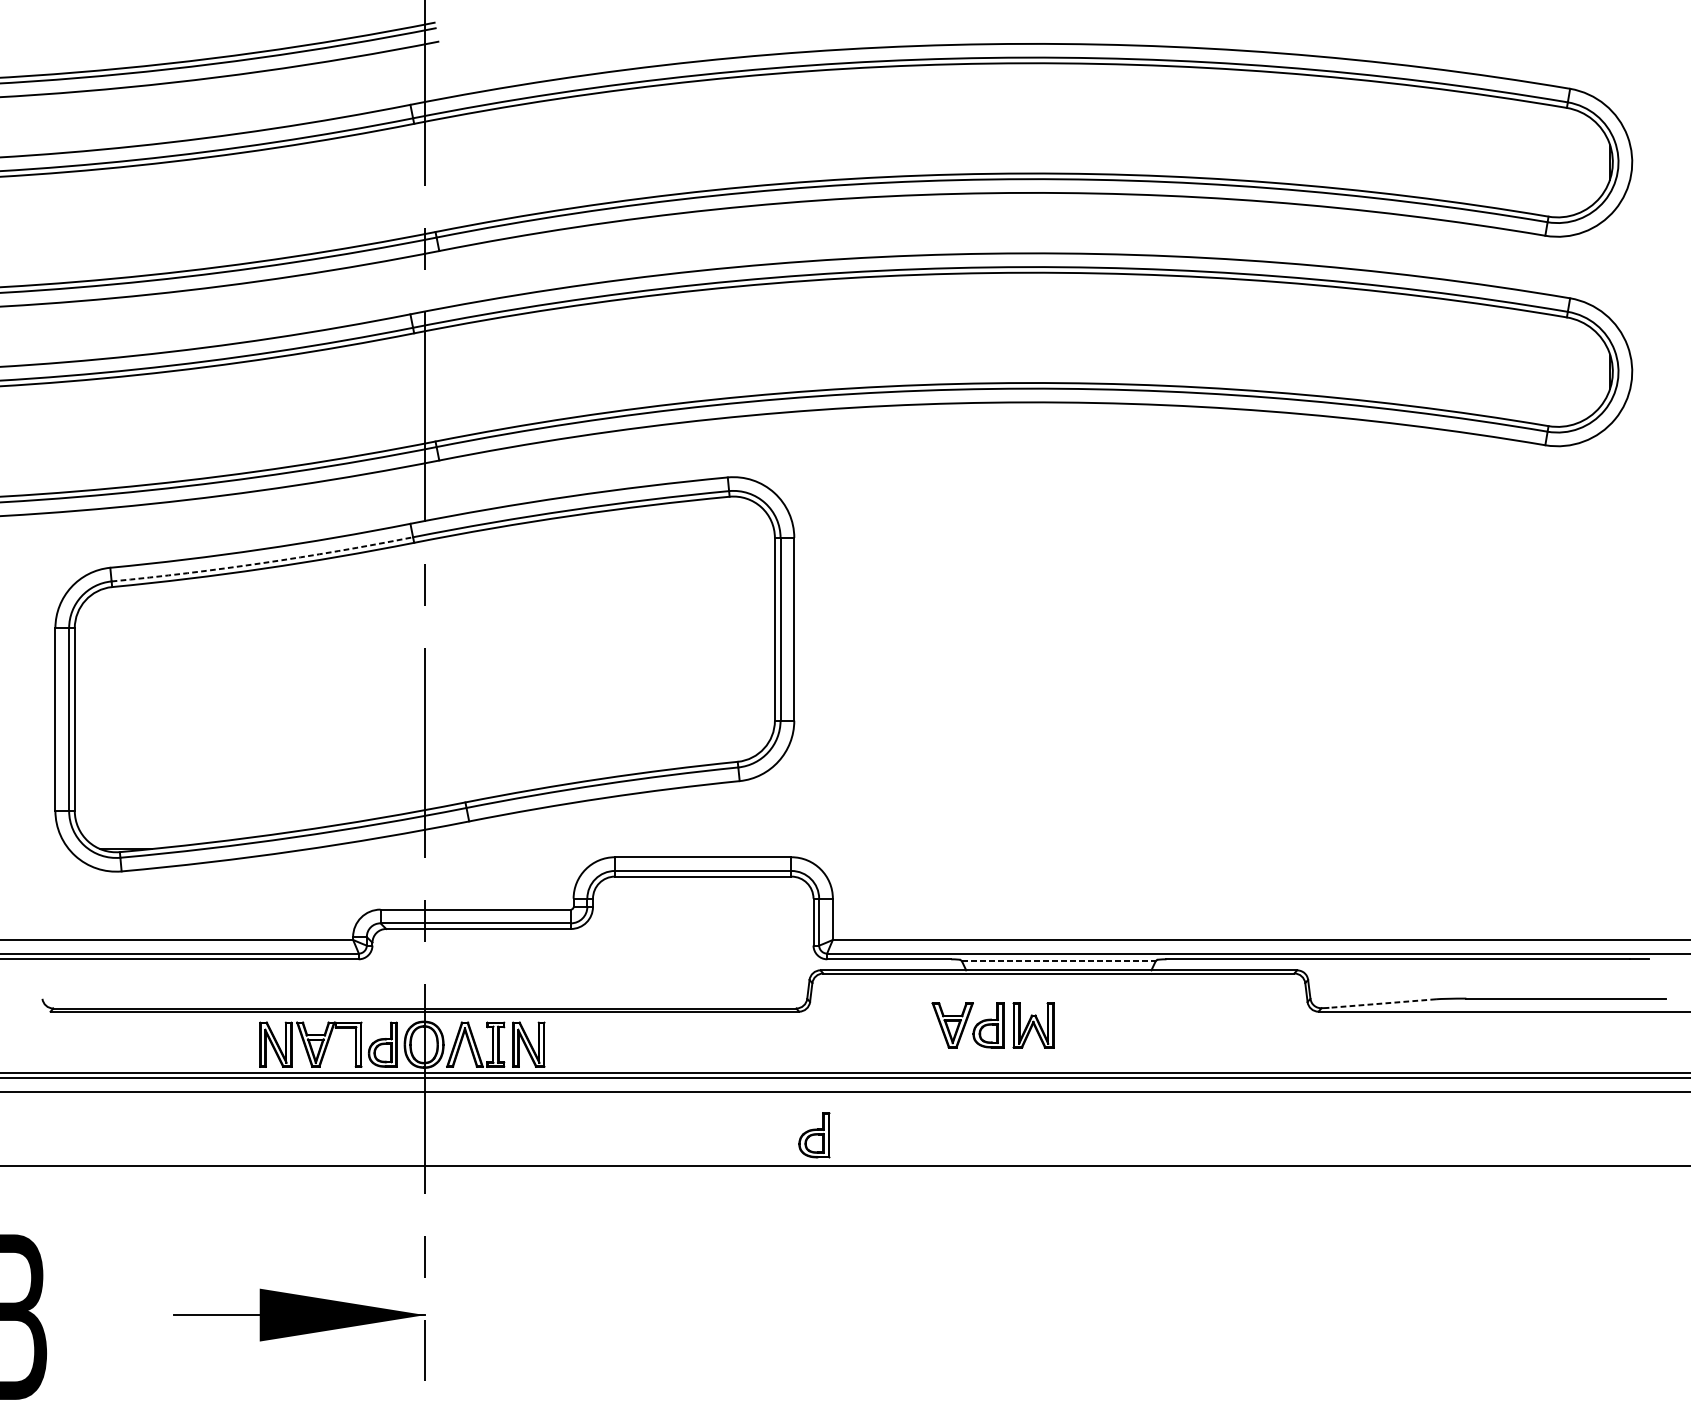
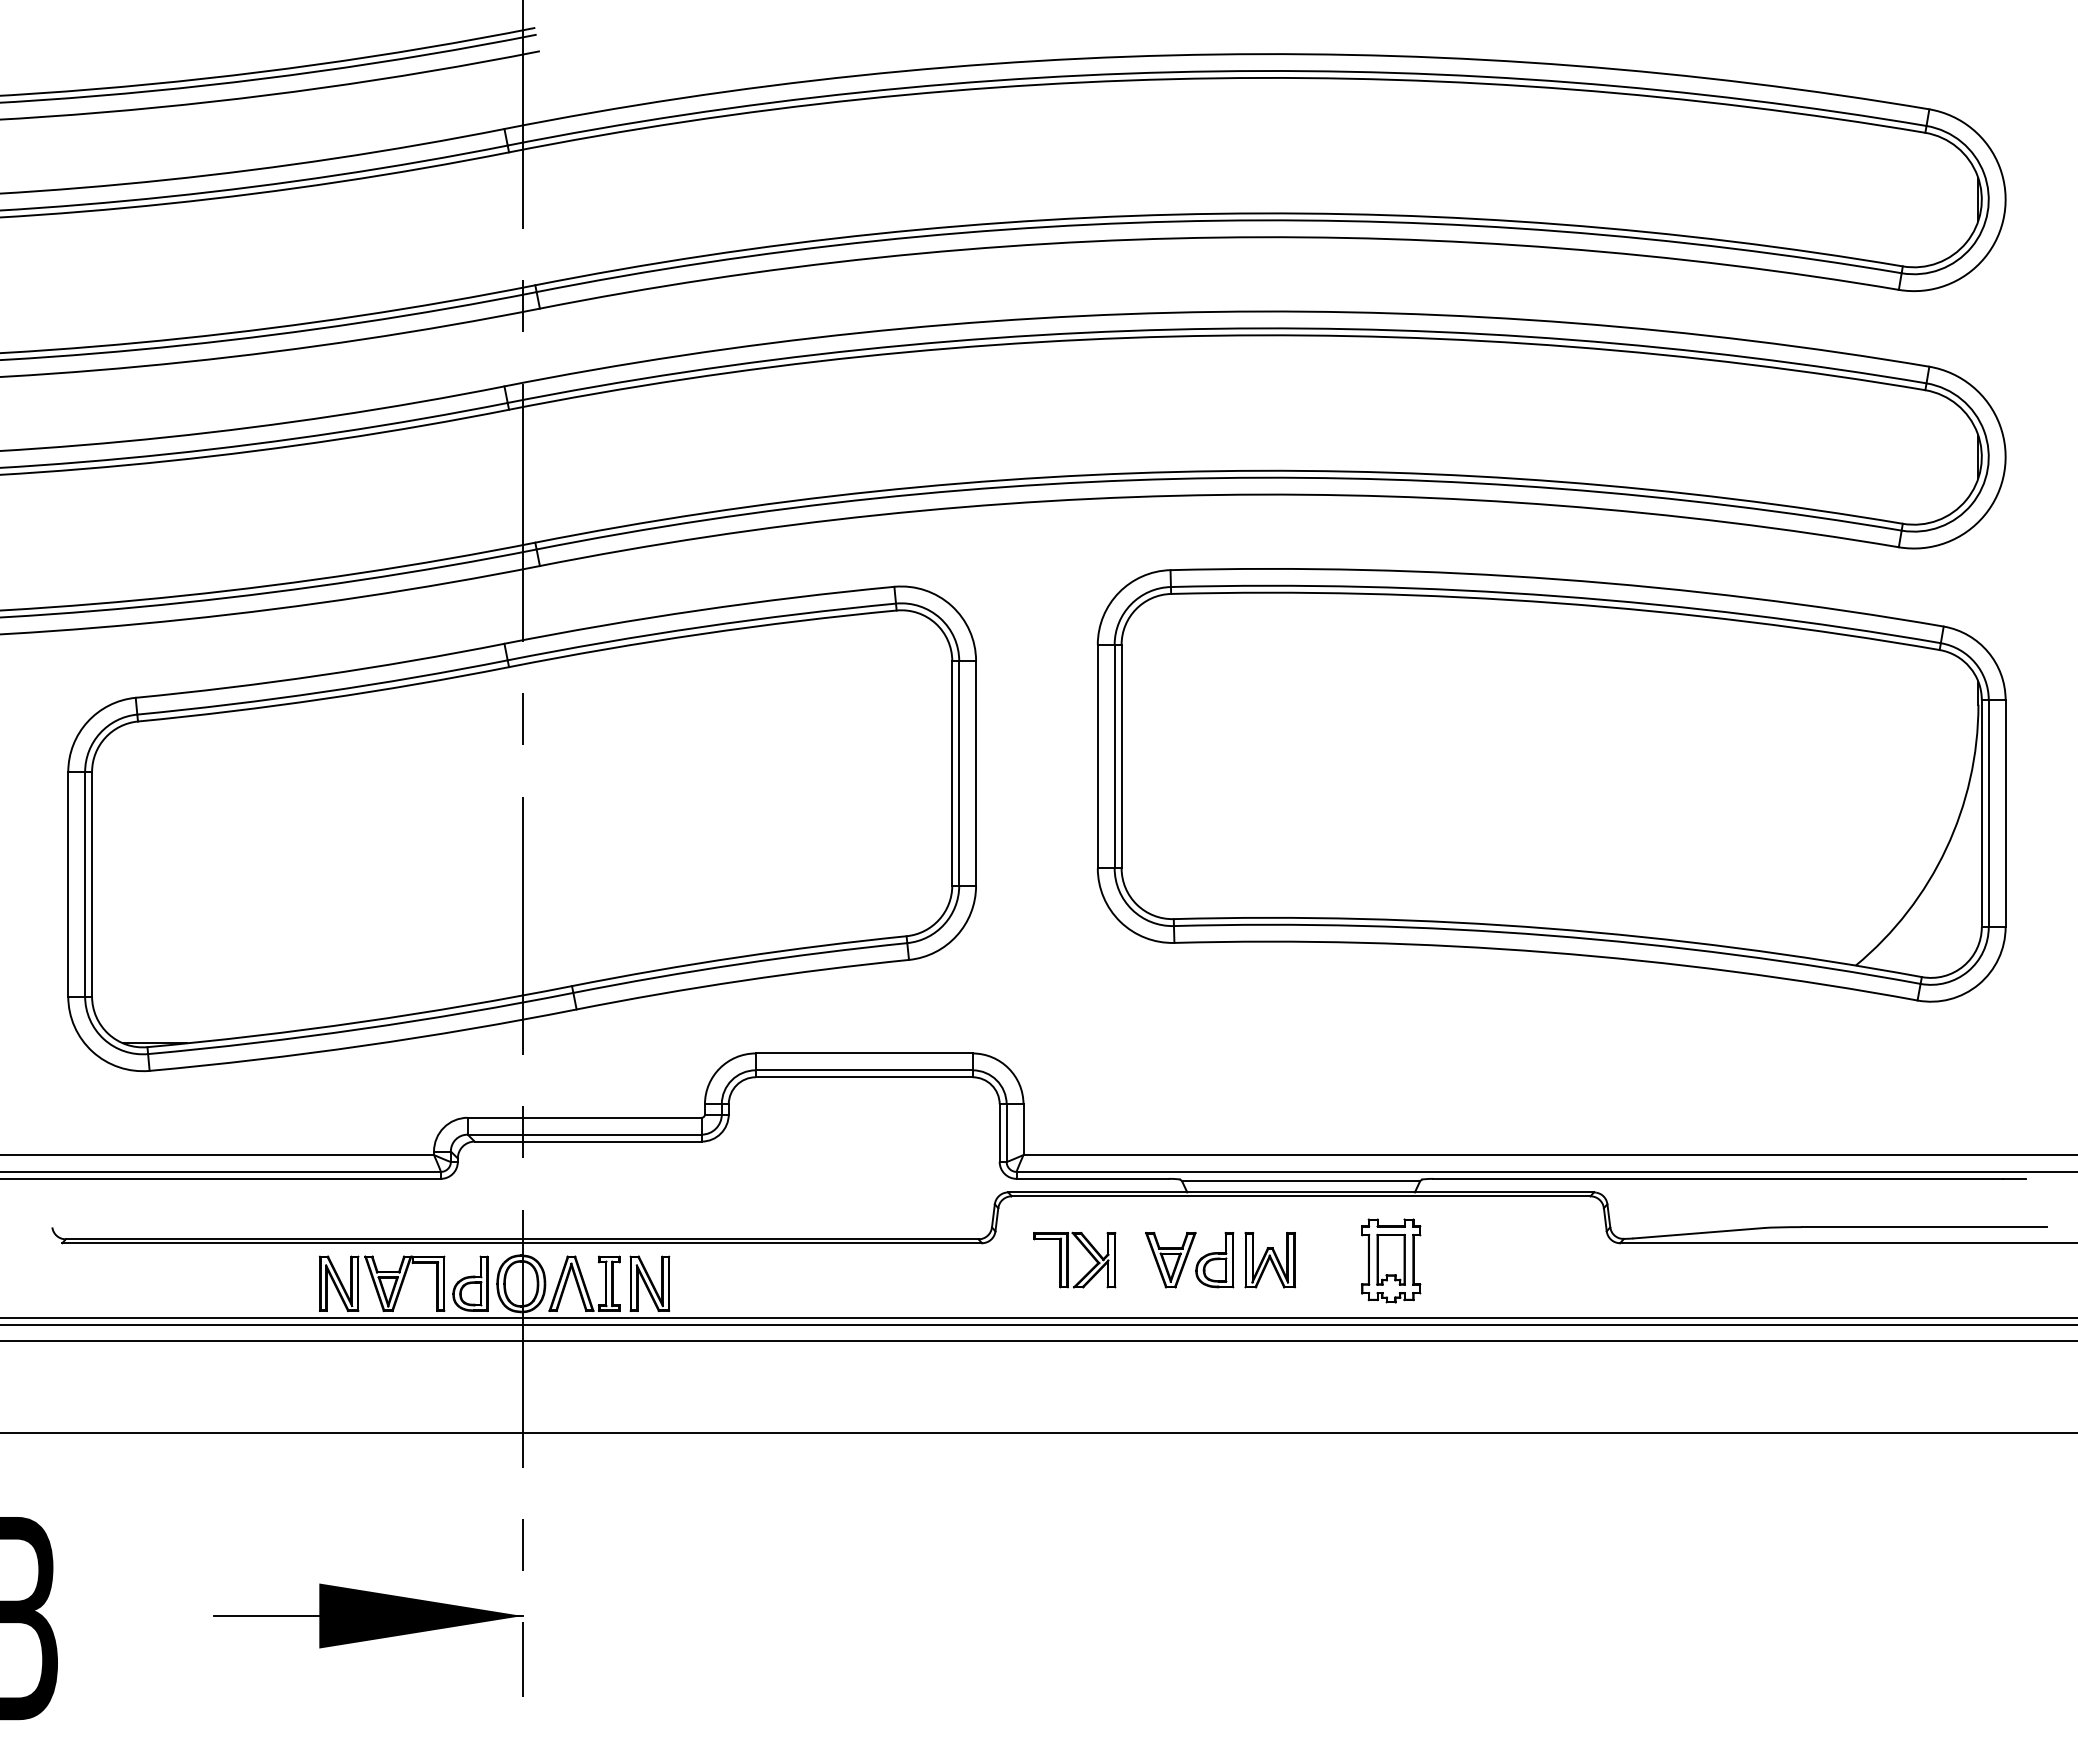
arc: (263, 563) -> (323, 692), dashed -> solid
part: (1262, 639) -> (1551, 785), added
line: (1059, 961) -> (1301, 1181), dashed -> solid
line: (1383, 1003) -> (1699, 1233), dashed -> solid
part: (874, 1024) -> (1074, 1259), added
part: (1132, 1025) -> (1391, 1260), added
part: (814, 1135) -> (1000, 1395), removed

